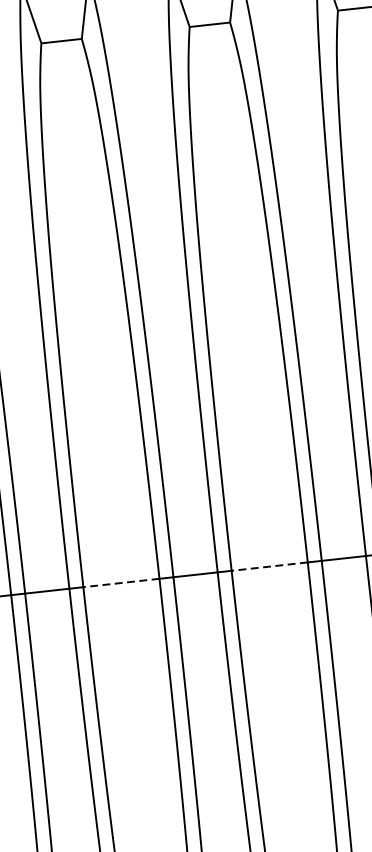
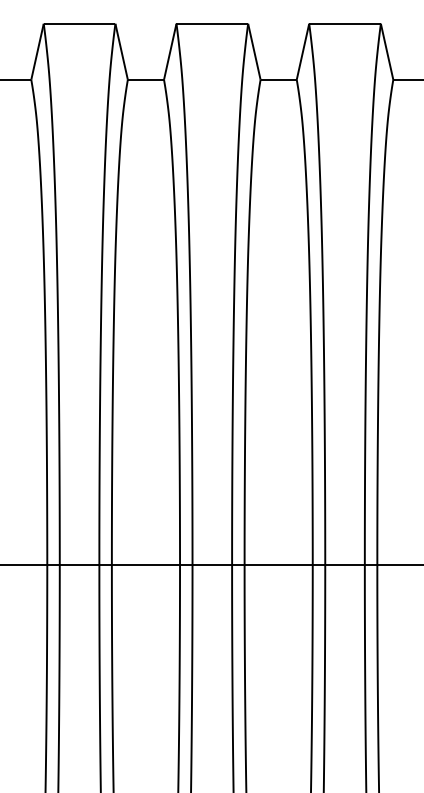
line: (269, 566) -> (278, 564), dashed -> solid
line: (120, 582) -> (145, 564), dashed -> solid

